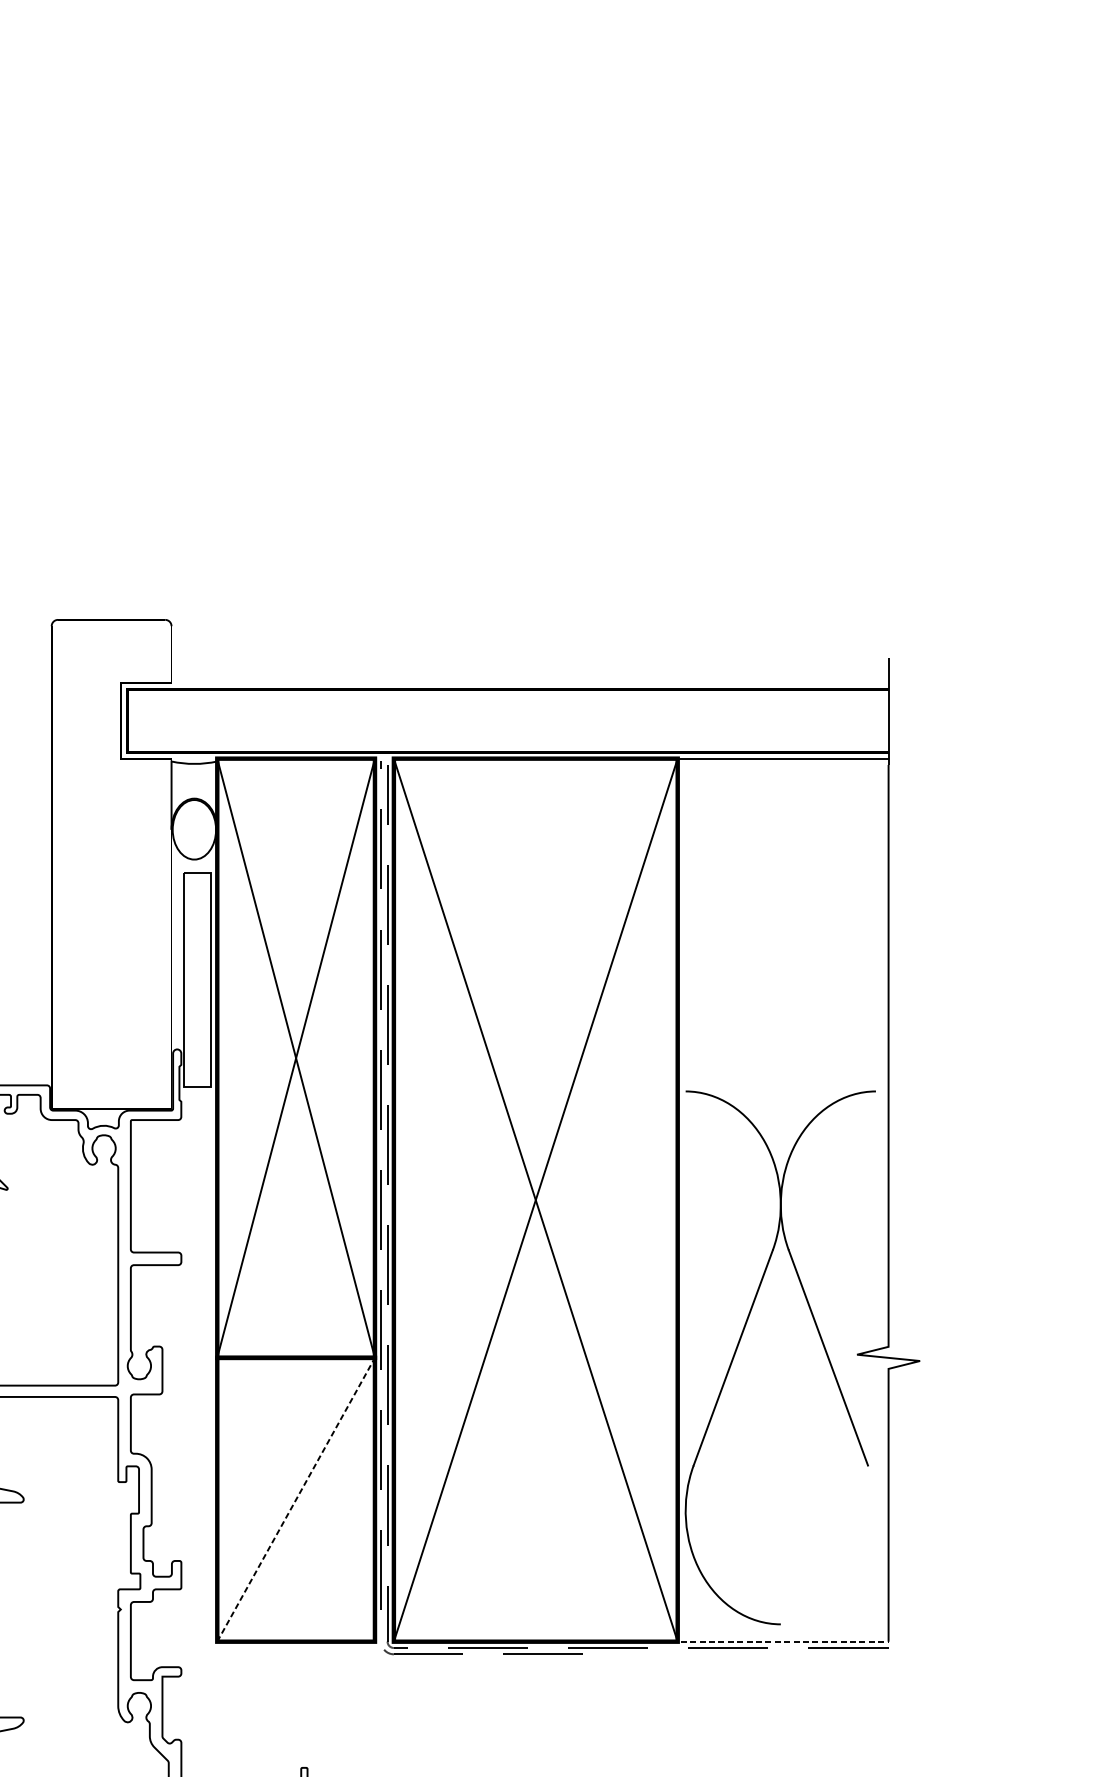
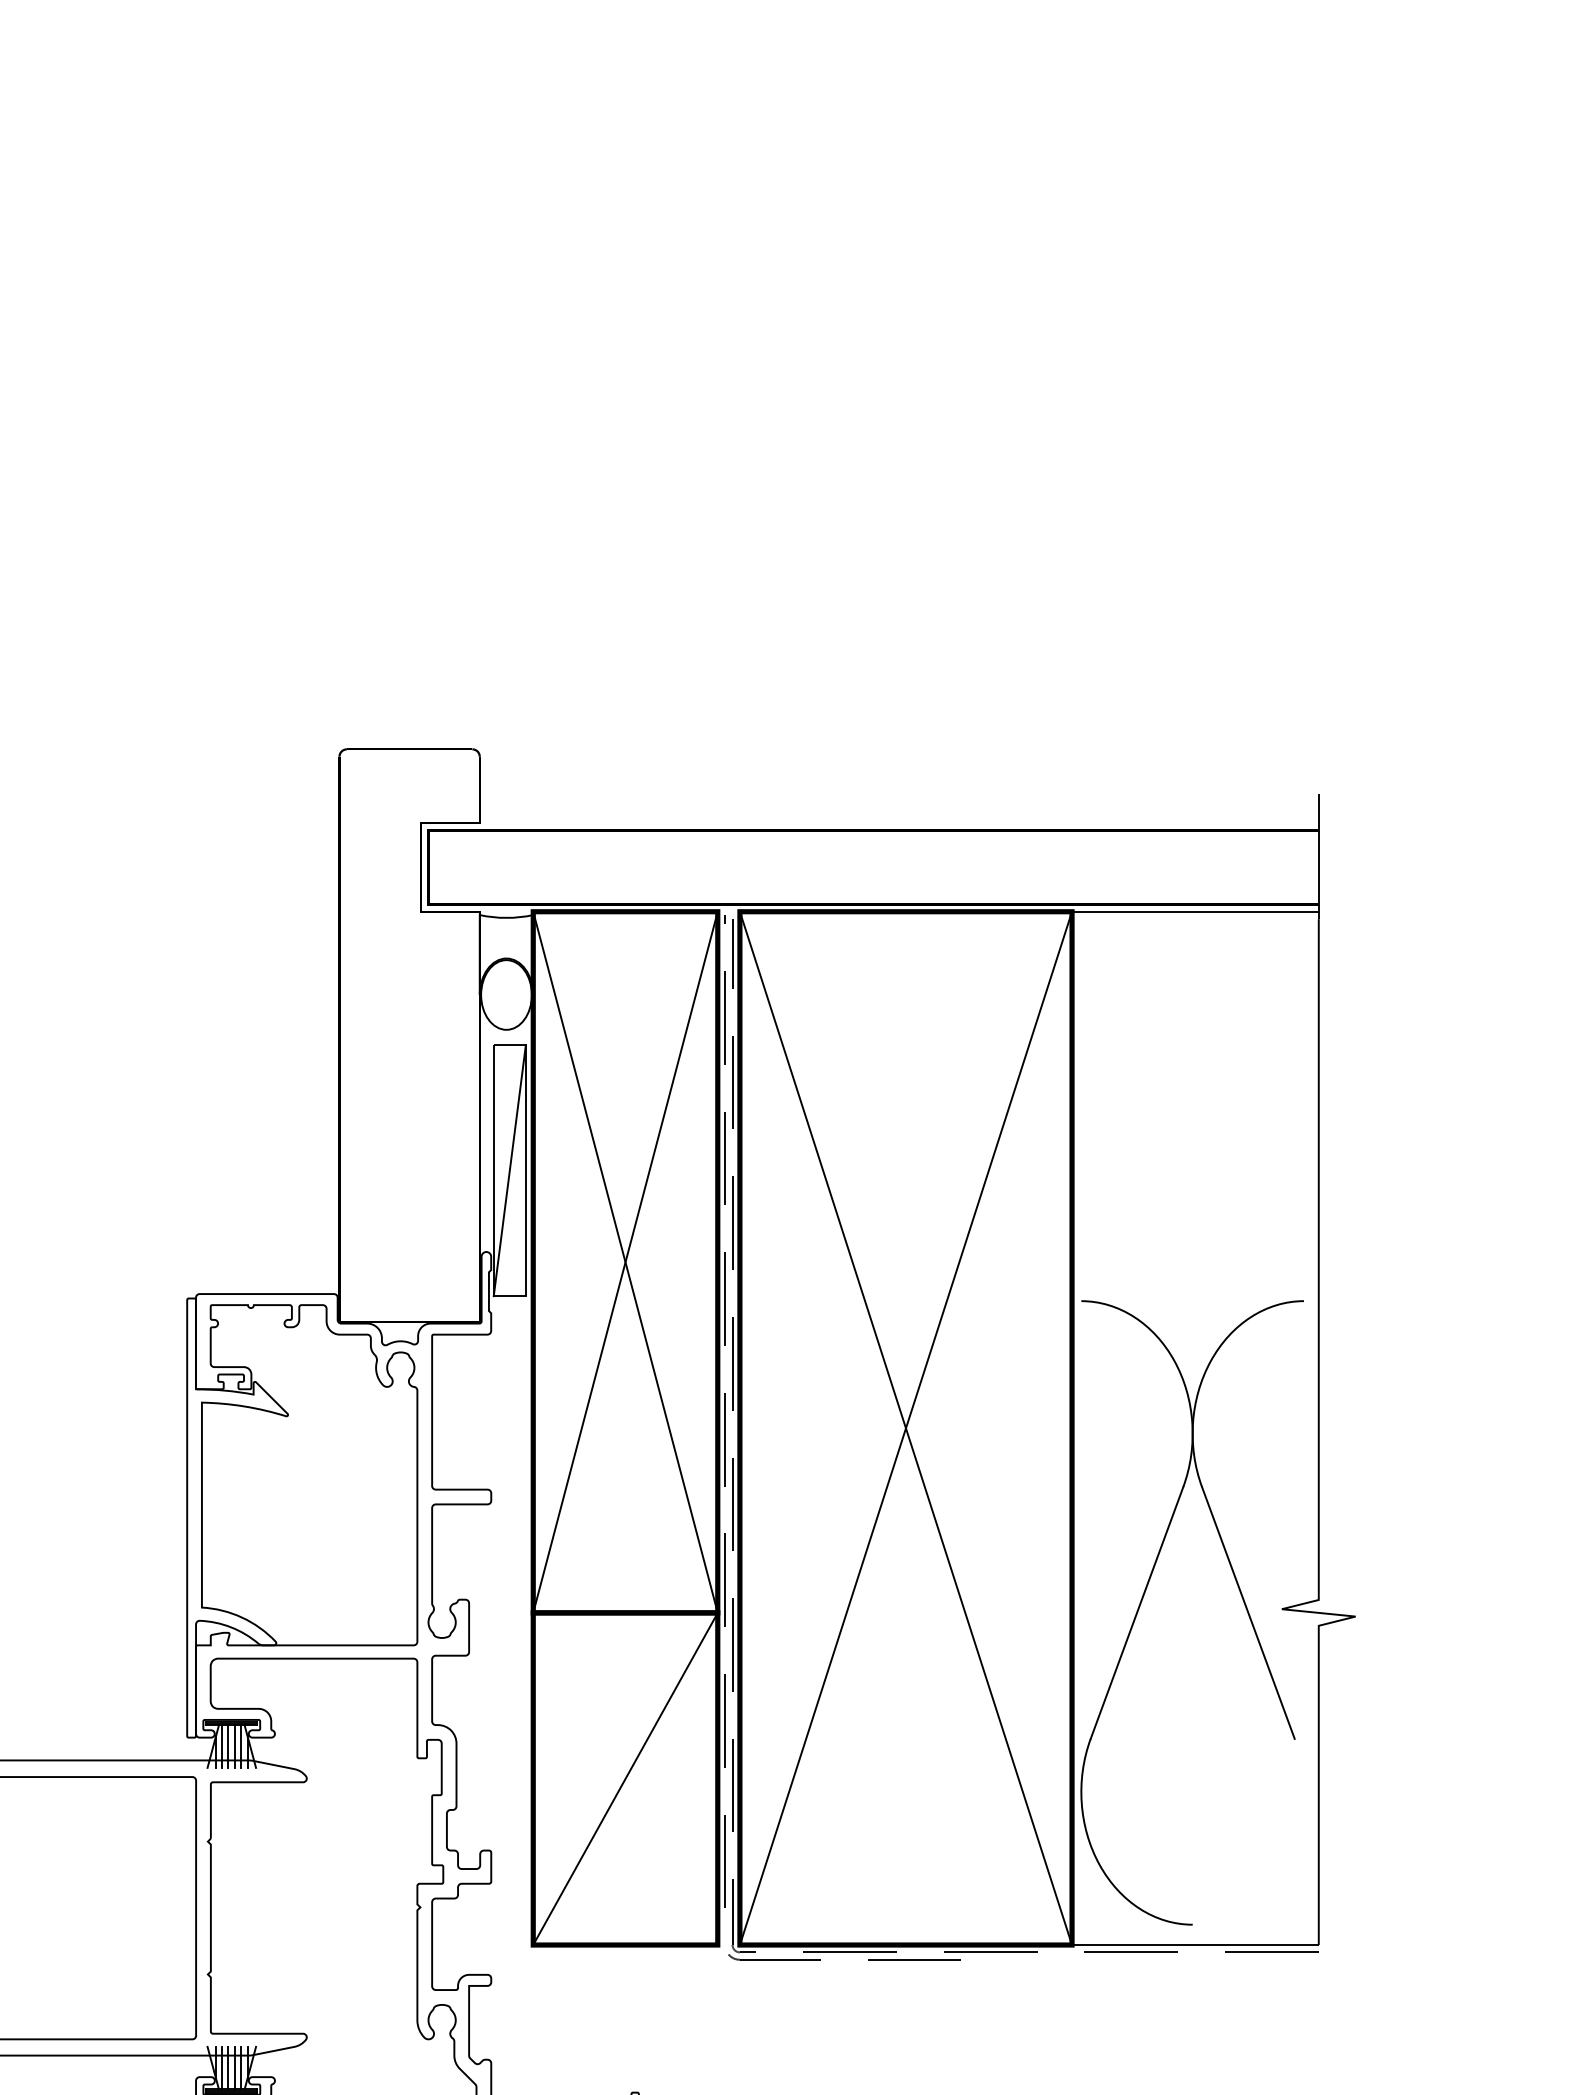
line: (196, 979) -> (509, 1170), added
line: (296, 1499) -> (625, 1778), dashed -> solid
line: (780, 1642) -> (1192, 1945), dashed -> solid

